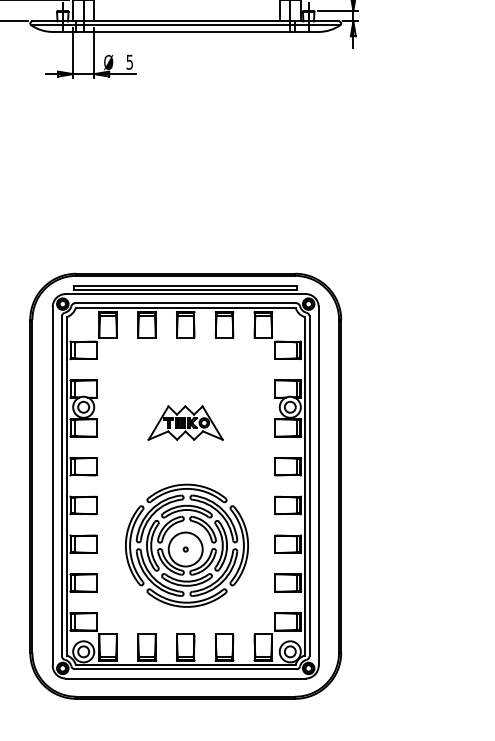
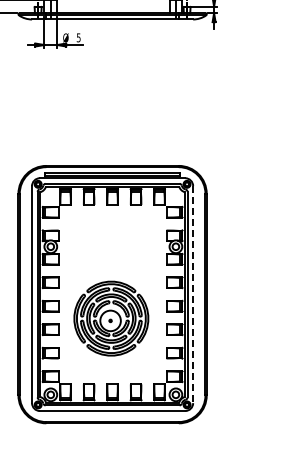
part: (185, 423) -> (112, 256), removed
line: (319, 487) -> (193, 295), solid -> dashed
part: (187, 545) -> (111, 318), moved

